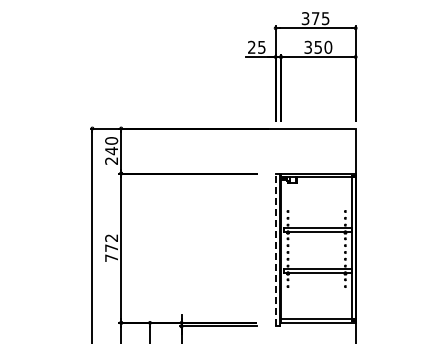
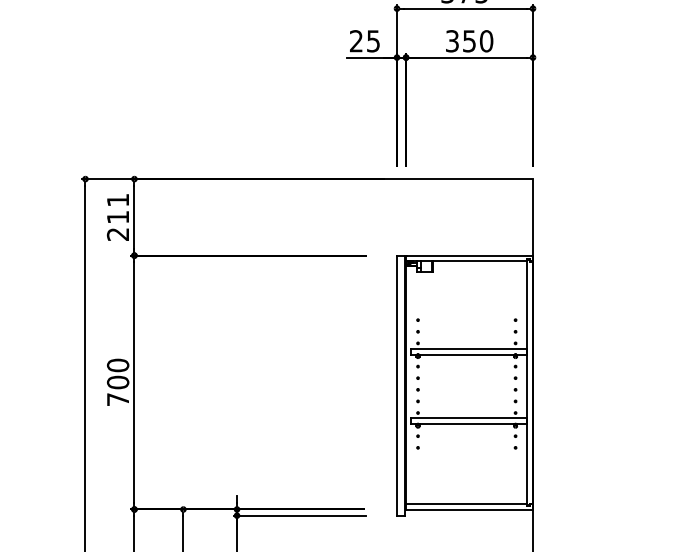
text: (111, 146) -> (117, 209), 240 -> 211
text: (111, 243) -> (117, 374), 772 -> 700
line: (275, 249) -> (396, 384), dashed -> solid

